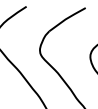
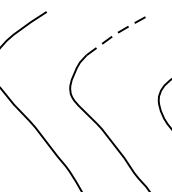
line: (67, 18) -> (118, 32), solid -> dashed

